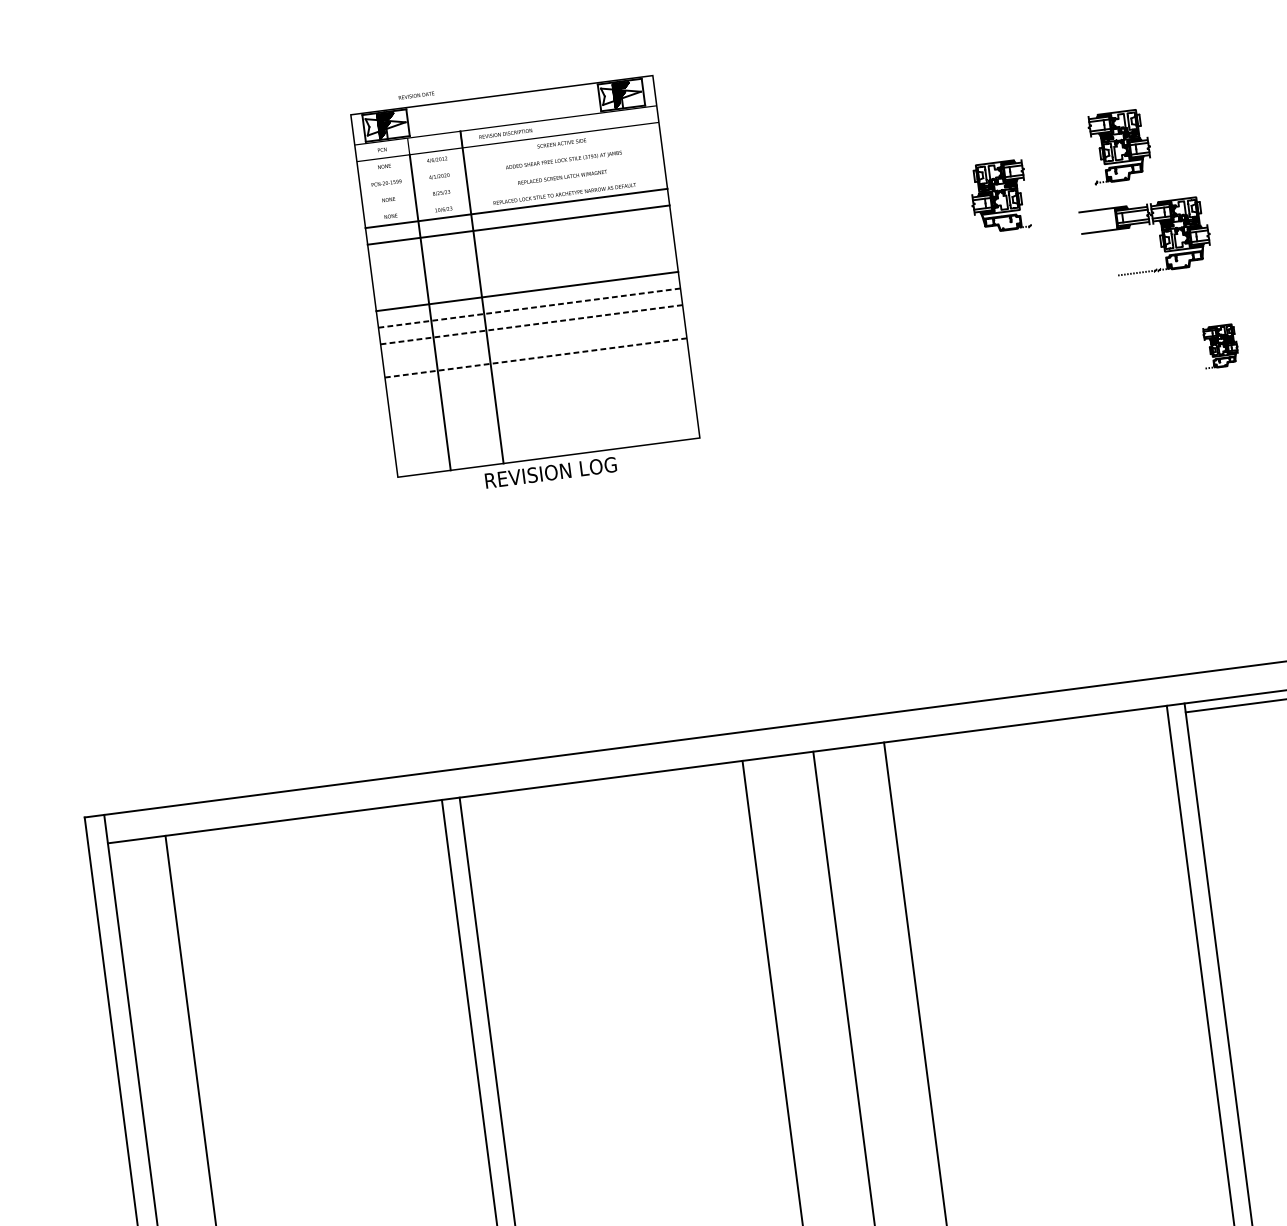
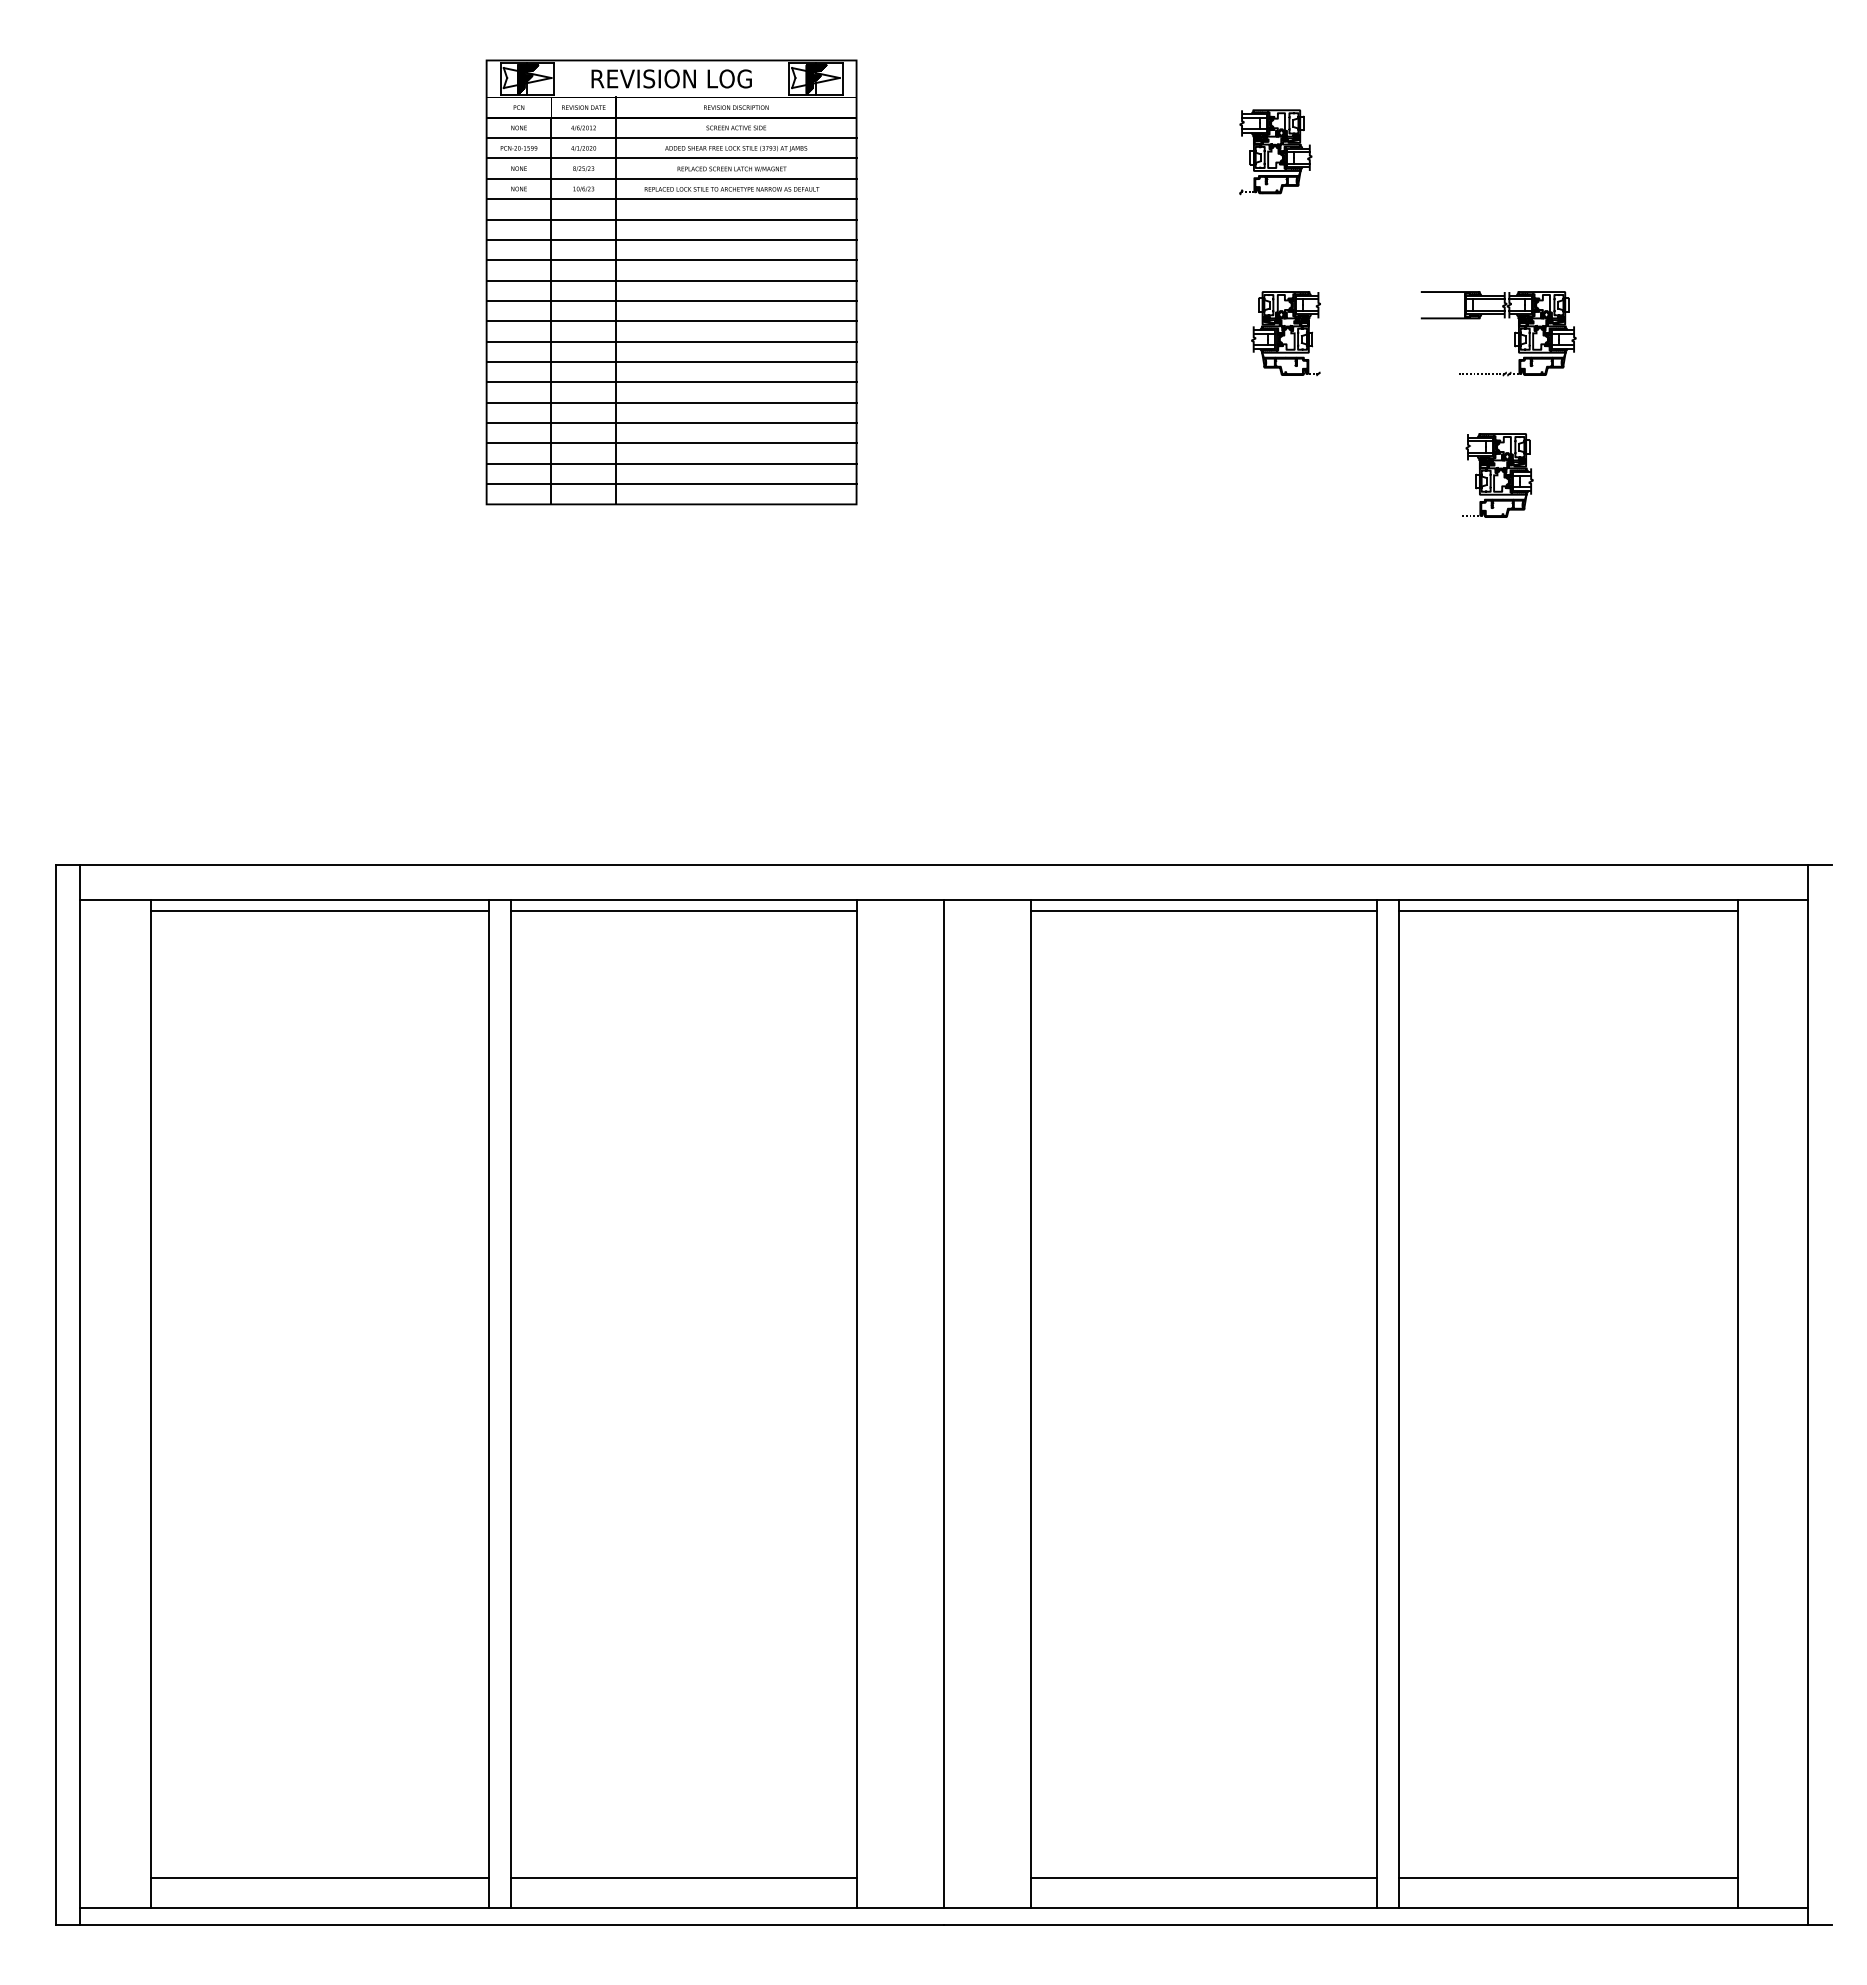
text: (416, 95) -> (583, 107), moved
text: (505, 133) -> (736, 107), moved
part: (1120, 146) -> (1275, 152), moved
line: (510, 158) -> (671, 138), added
line: (512, 175) -> (671, 158), added
line: (514, 191) -> (671, 178), added
part: (998, 196) -> (1285, 333), moved
part: (1159, 236) -> (1514, 333), moved
line: (520, 241) -> (671, 239), added
line: (522, 258) -> (671, 260), added
line: (525, 274) -> (671, 280), added
line: (529, 308) -> (671, 321), dashed -> solid
line: (531, 324) -> (671, 341), dashed -> solid
line: (533, 340) -> (671, 361), added
part: (1220, 346) -> (1497, 475), size x1.67
line: (535, 358) -> (671, 382), dashed -> solid
line: (538, 374) -> (671, 402), added
line: (540, 391) -> (671, 423), added
line: (542, 407) -> (671, 443), added
line: (544, 424) -> (671, 463), added
line: (546, 441) -> (671, 484), added
text: (550, 472) -> (671, 78), moved
line: (1026, 732) -> (1203, 910), added
line: (601, 787) -> (683, 910), added
line: (304, 826) -> (319, 910), added

